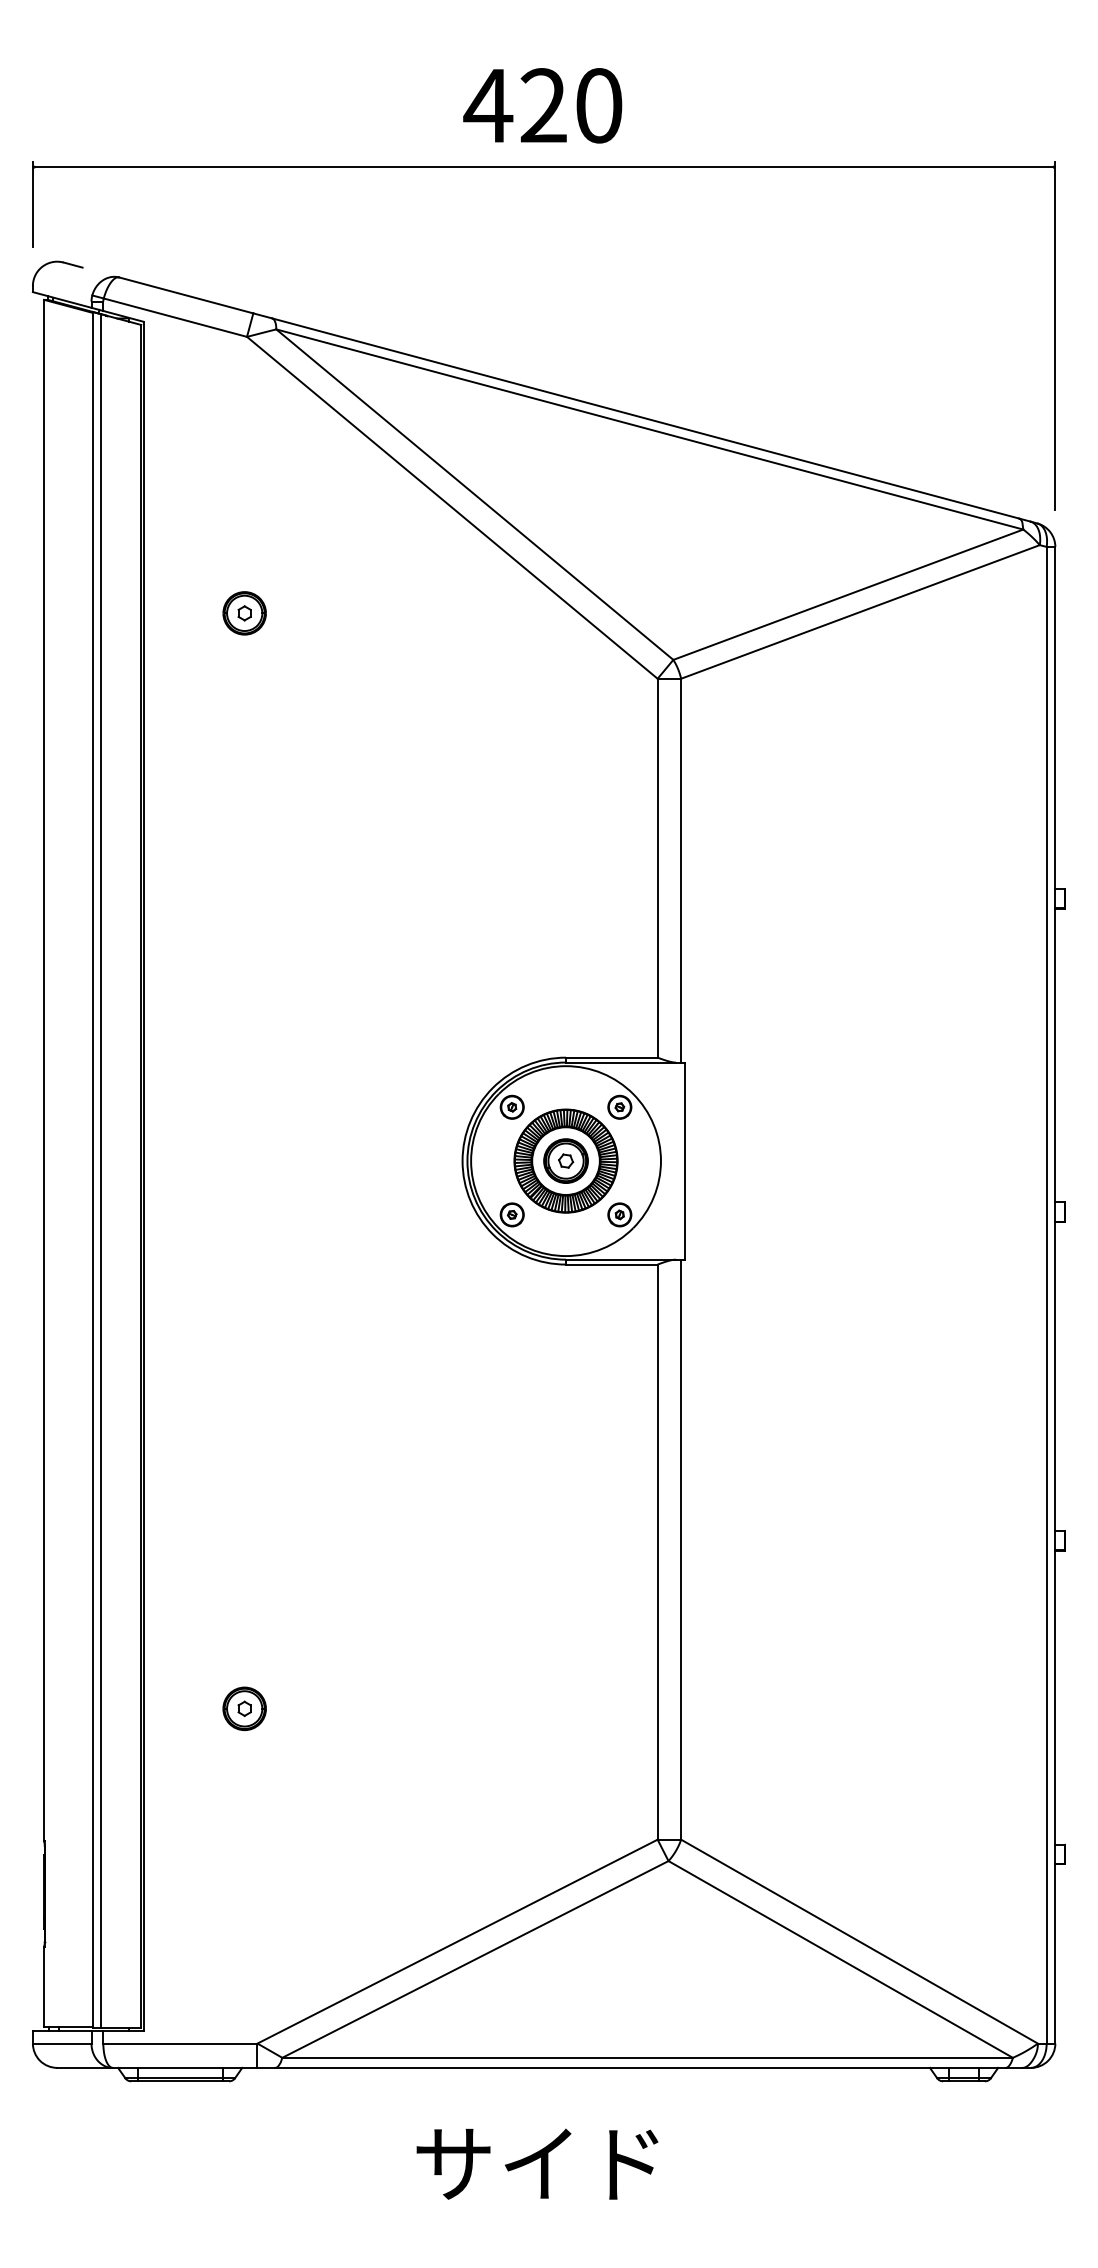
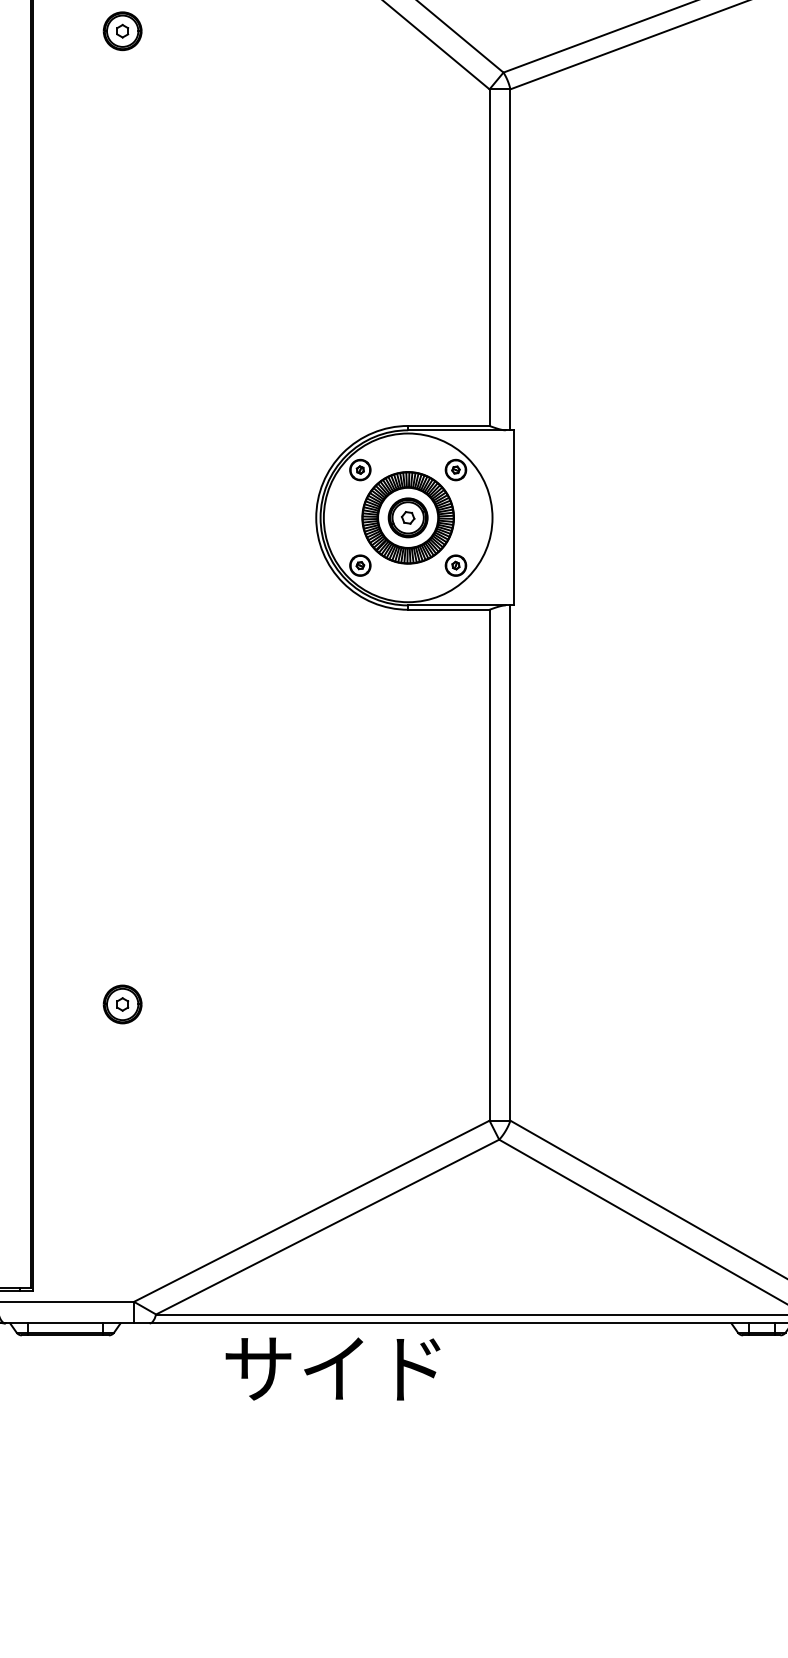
text: (537, 2163) -> (333, 1368), moved

